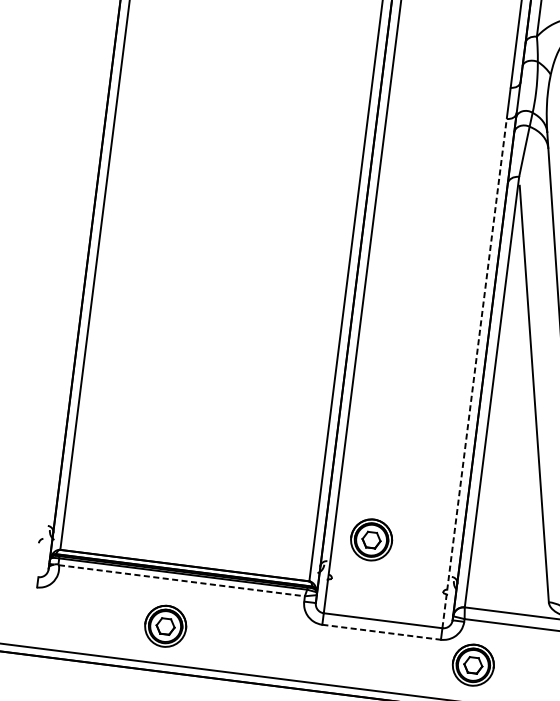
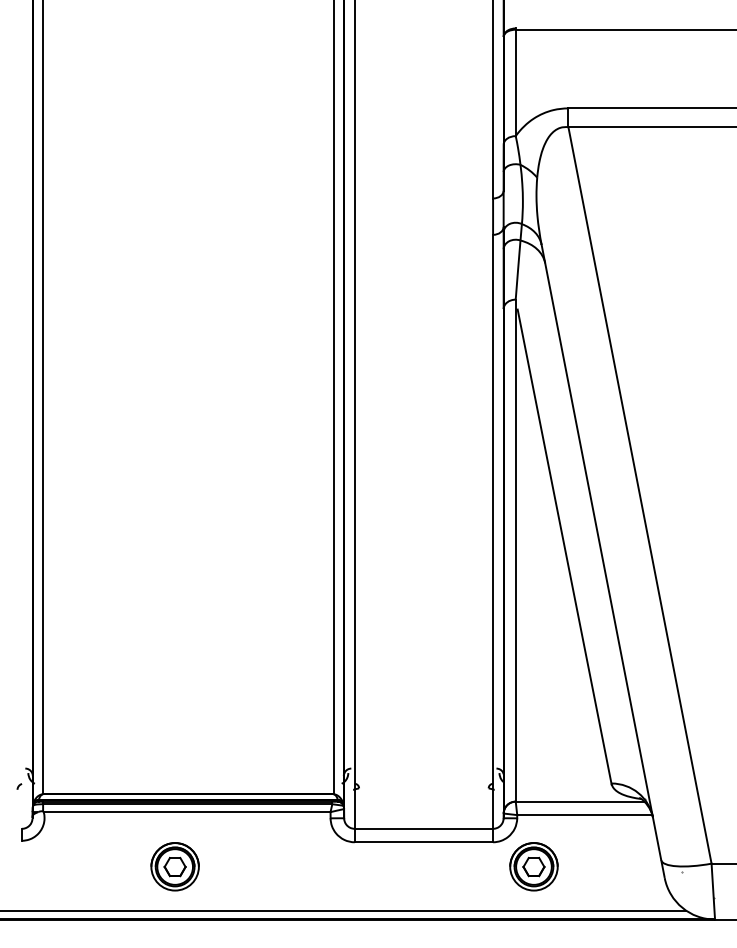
line: (474, 373) -> (493, 531), dashed -> solid
part: (371, 539) -> (398, 737), removed
line: (182, 581) -> (187, 812), dashed -> solid
line: (382, 632) -> (424, 842), dashed -> solid

